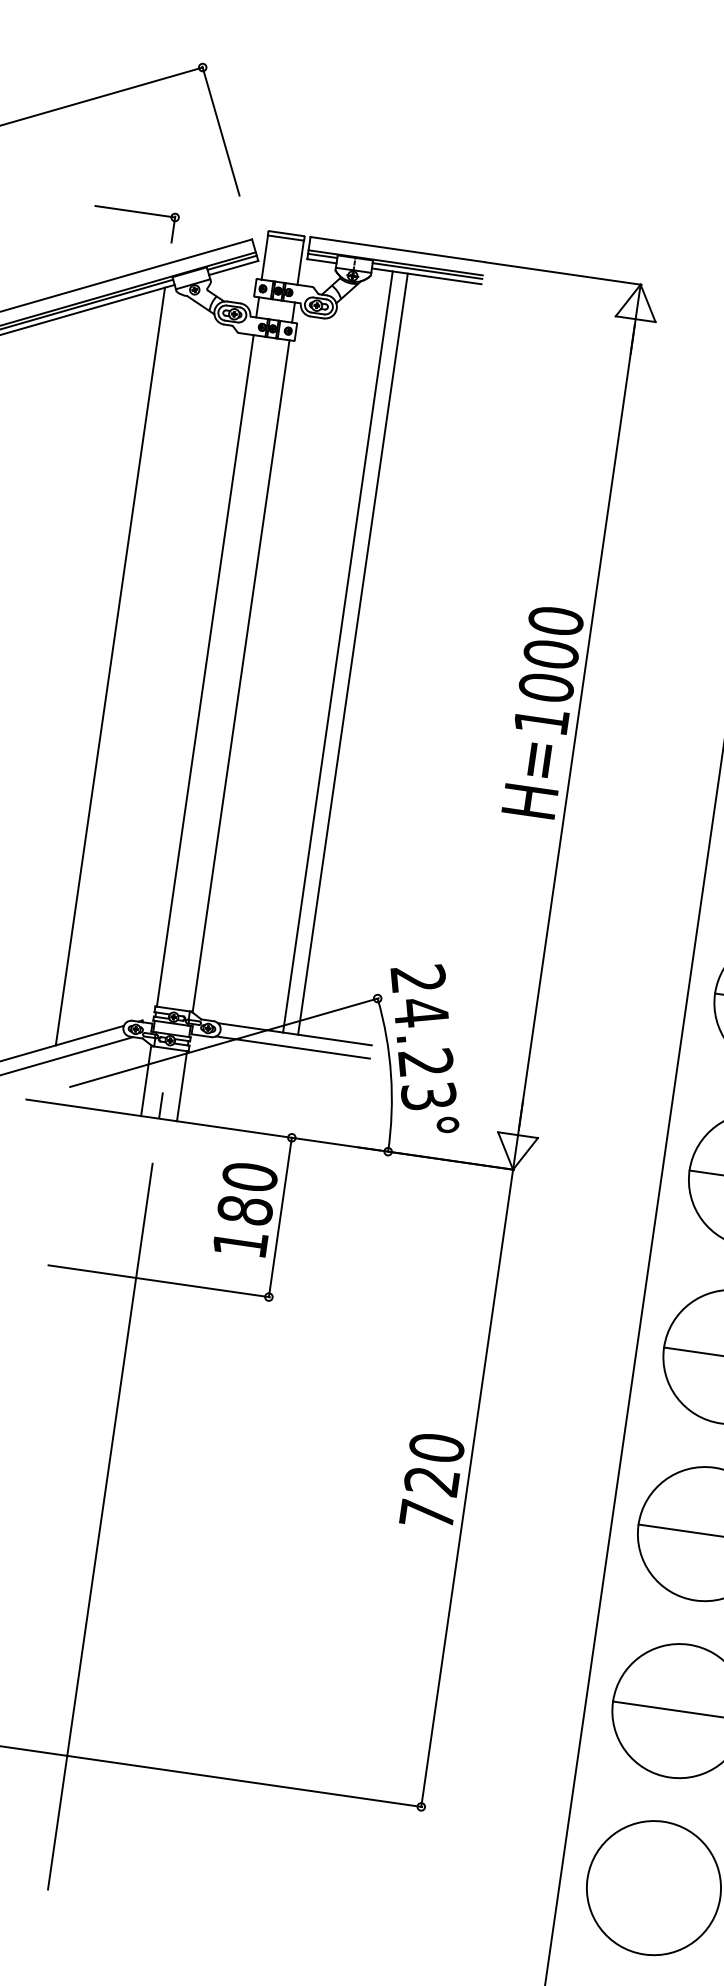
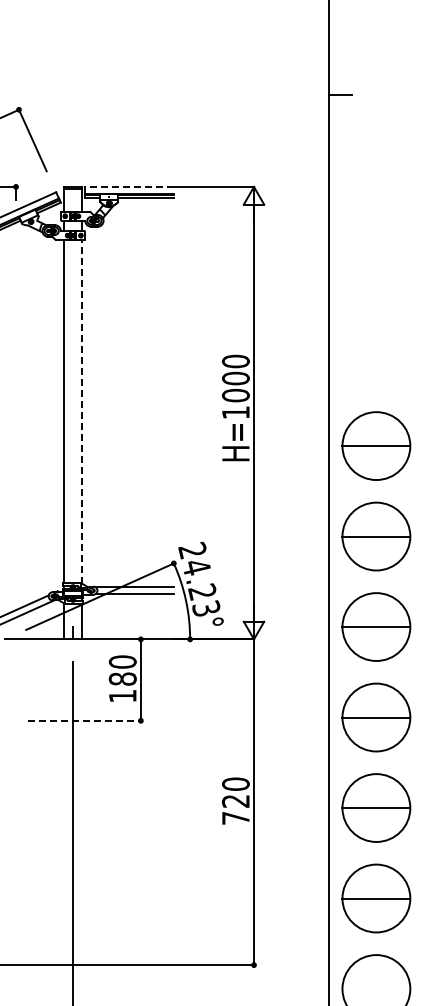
line: (397, 248) -> (129, 186), solid -> dashed
line: (337, 651) -> (128, 392), removed
line: (352, 653) -> (136, 392), removed
line: (111, 666) -> (16, 416), removed
line: (241, 675) -> (82, 411), solid -> dashed
line: (158, 1280) -> (84, 720), solid -> dashed

